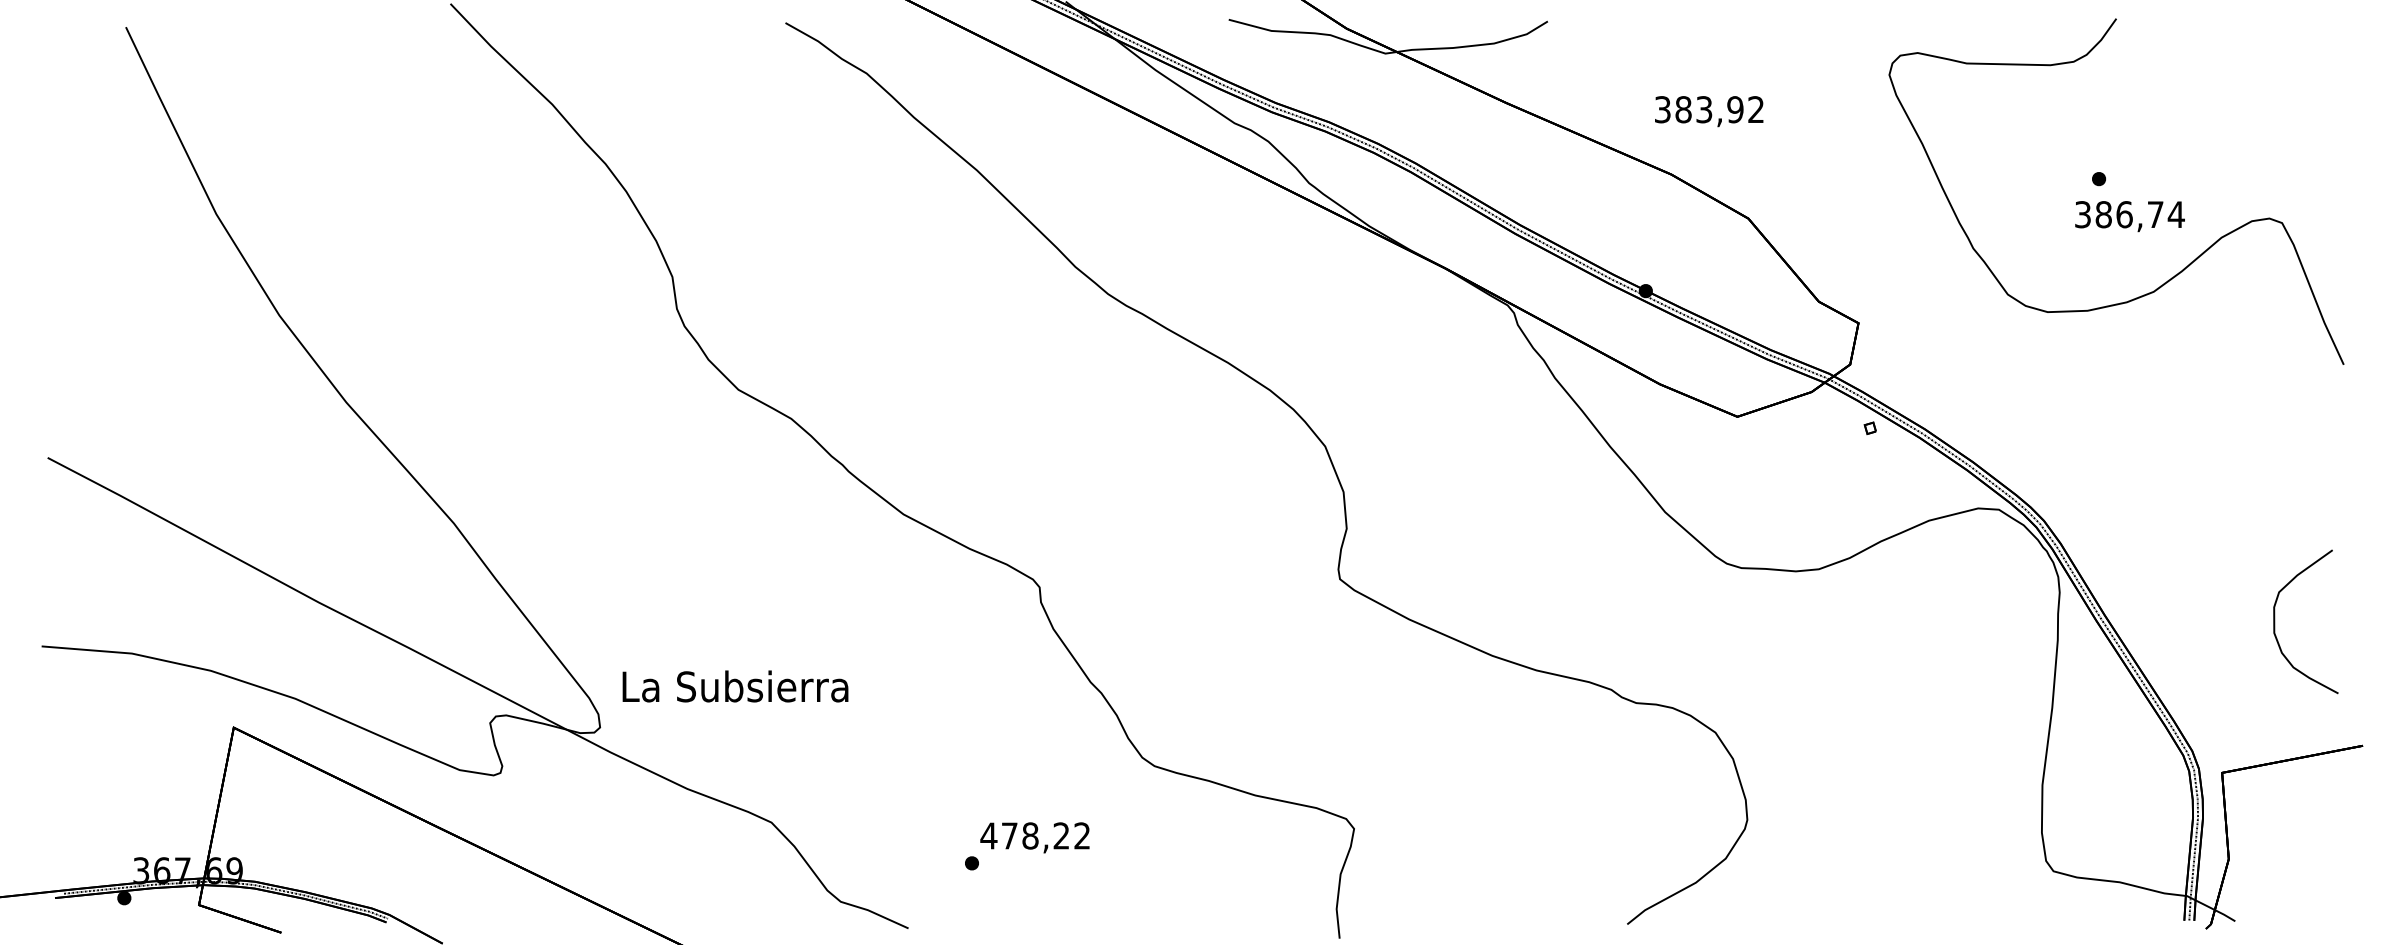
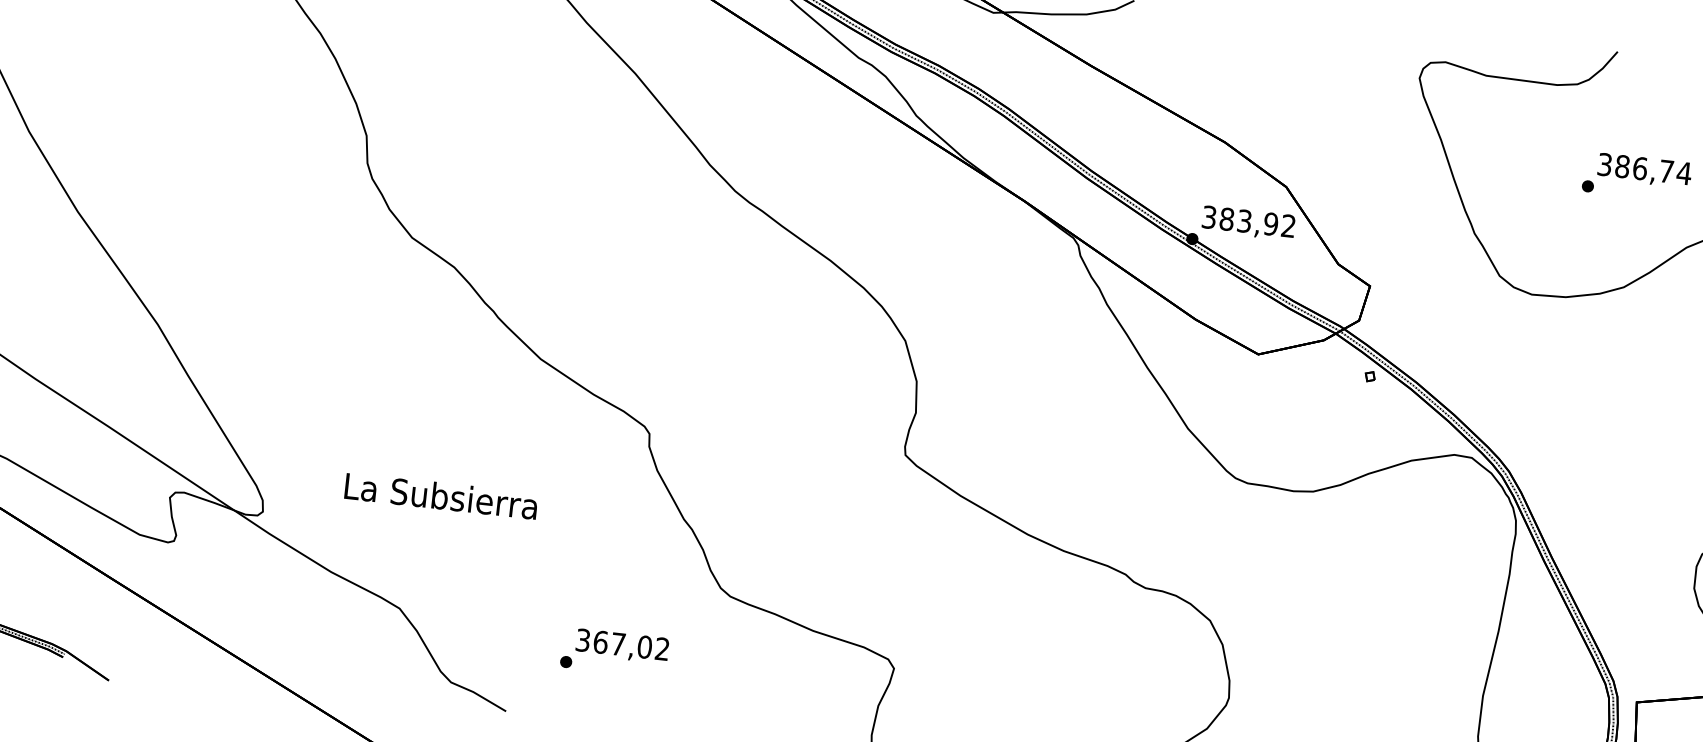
text: (1709, 111) -> (1248, 223), moved
text: (2129, 216) -> (1644, 170), moved
text: (735, 686) -> (441, 496), moved
text: (1024, 835) -> (613, 643), 478,22 -> 367,02

